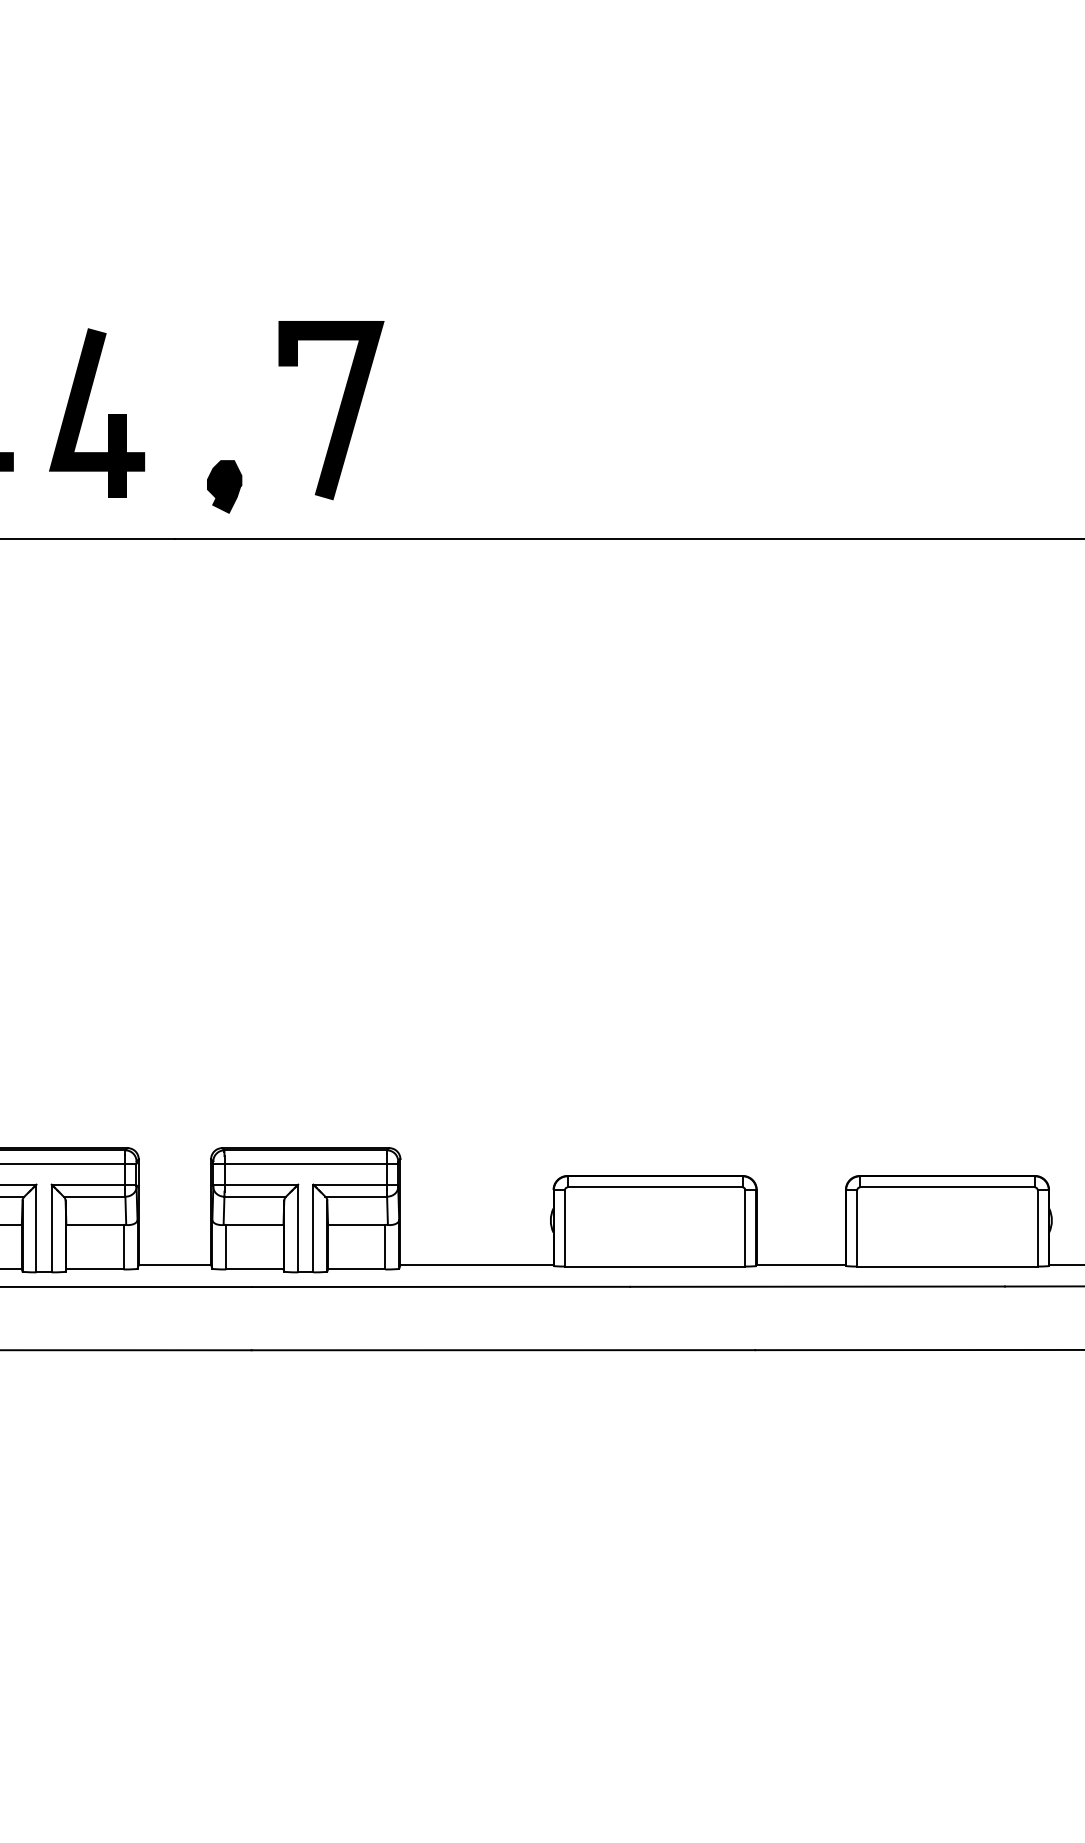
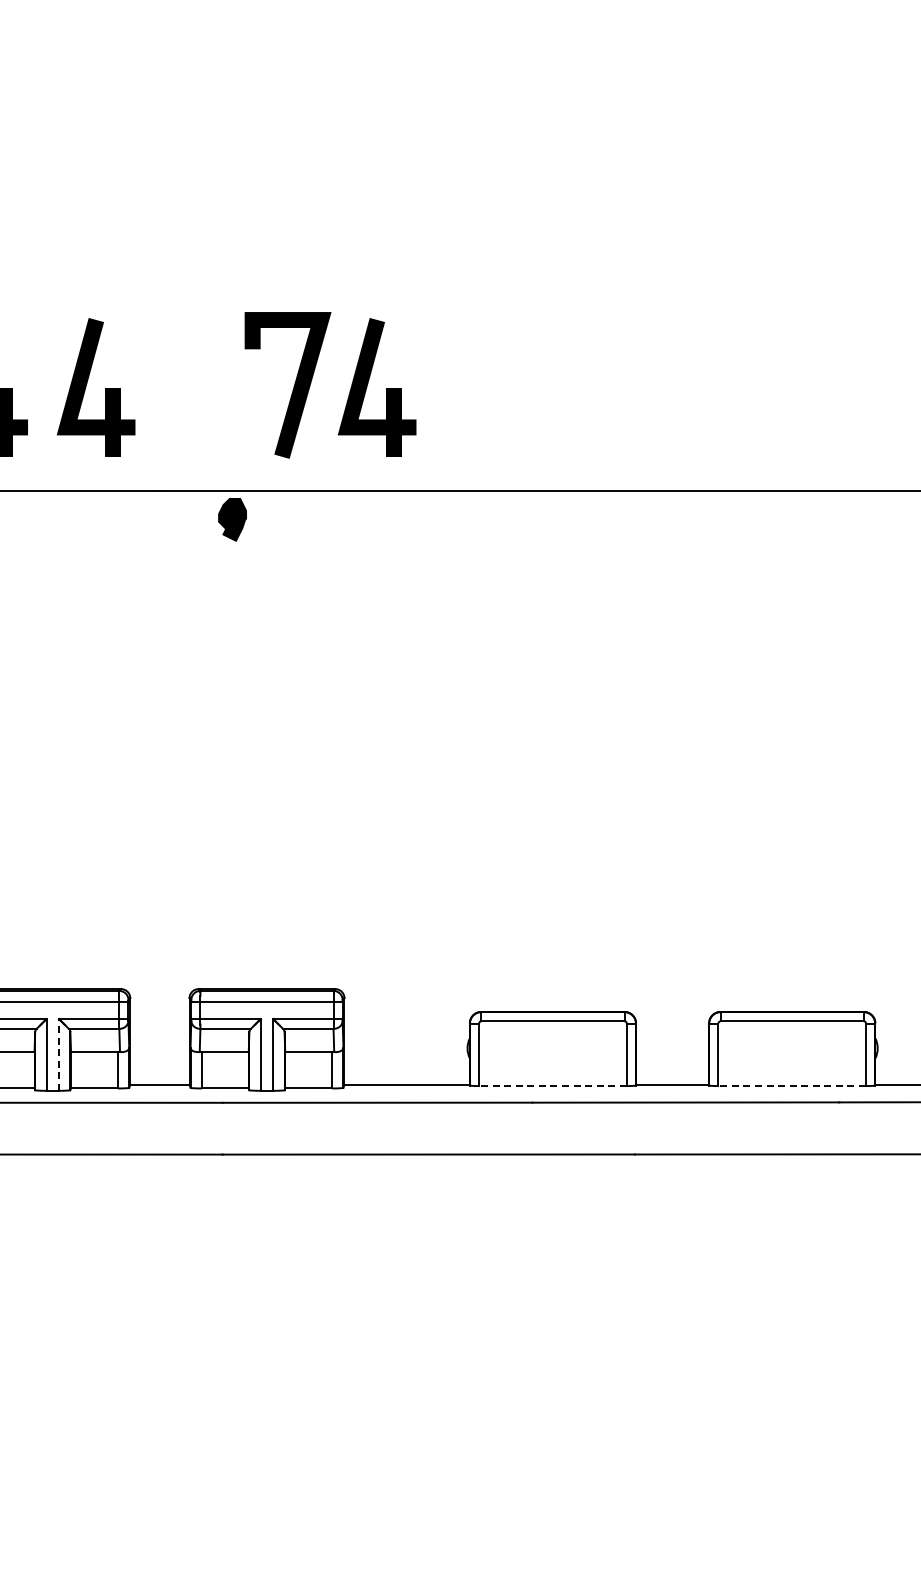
part: (451, 414) -> (386, 388), added
part: (224, 486) -> (232, 519), moved
line: (52, 1228) -> (59, 1054), solid -> dashed
line: (654, 1267) -> (552, 1086), solid -> dashed
line: (947, 1267) -> (792, 1086), solid -> dashed

